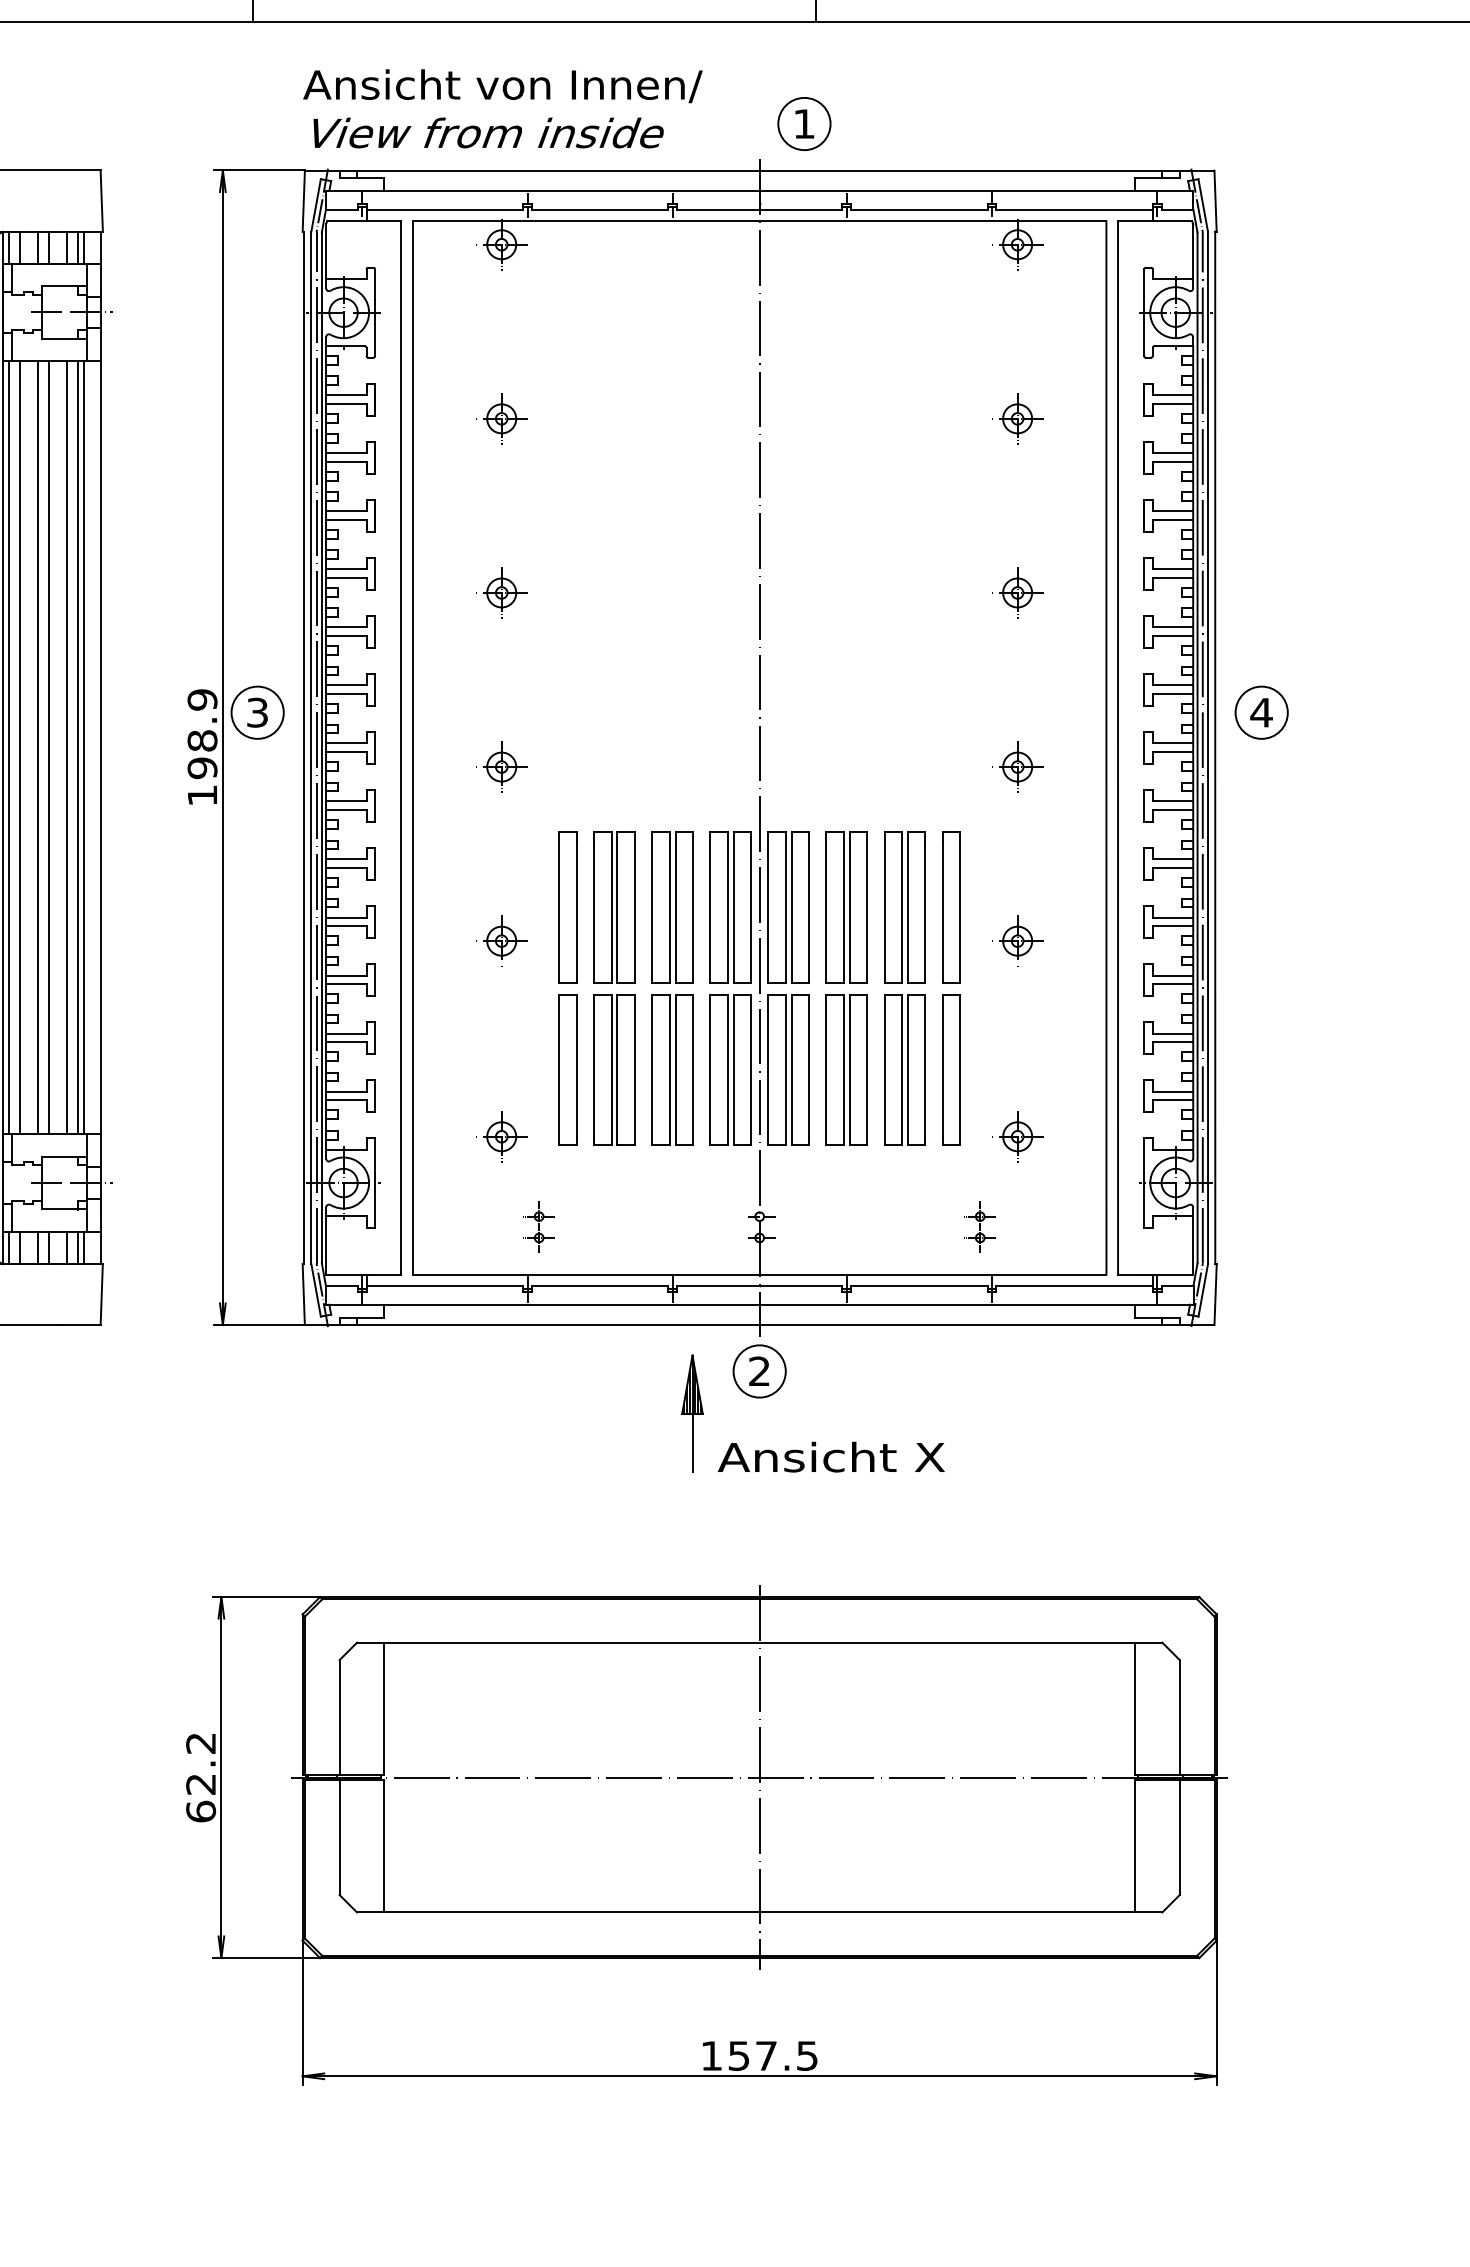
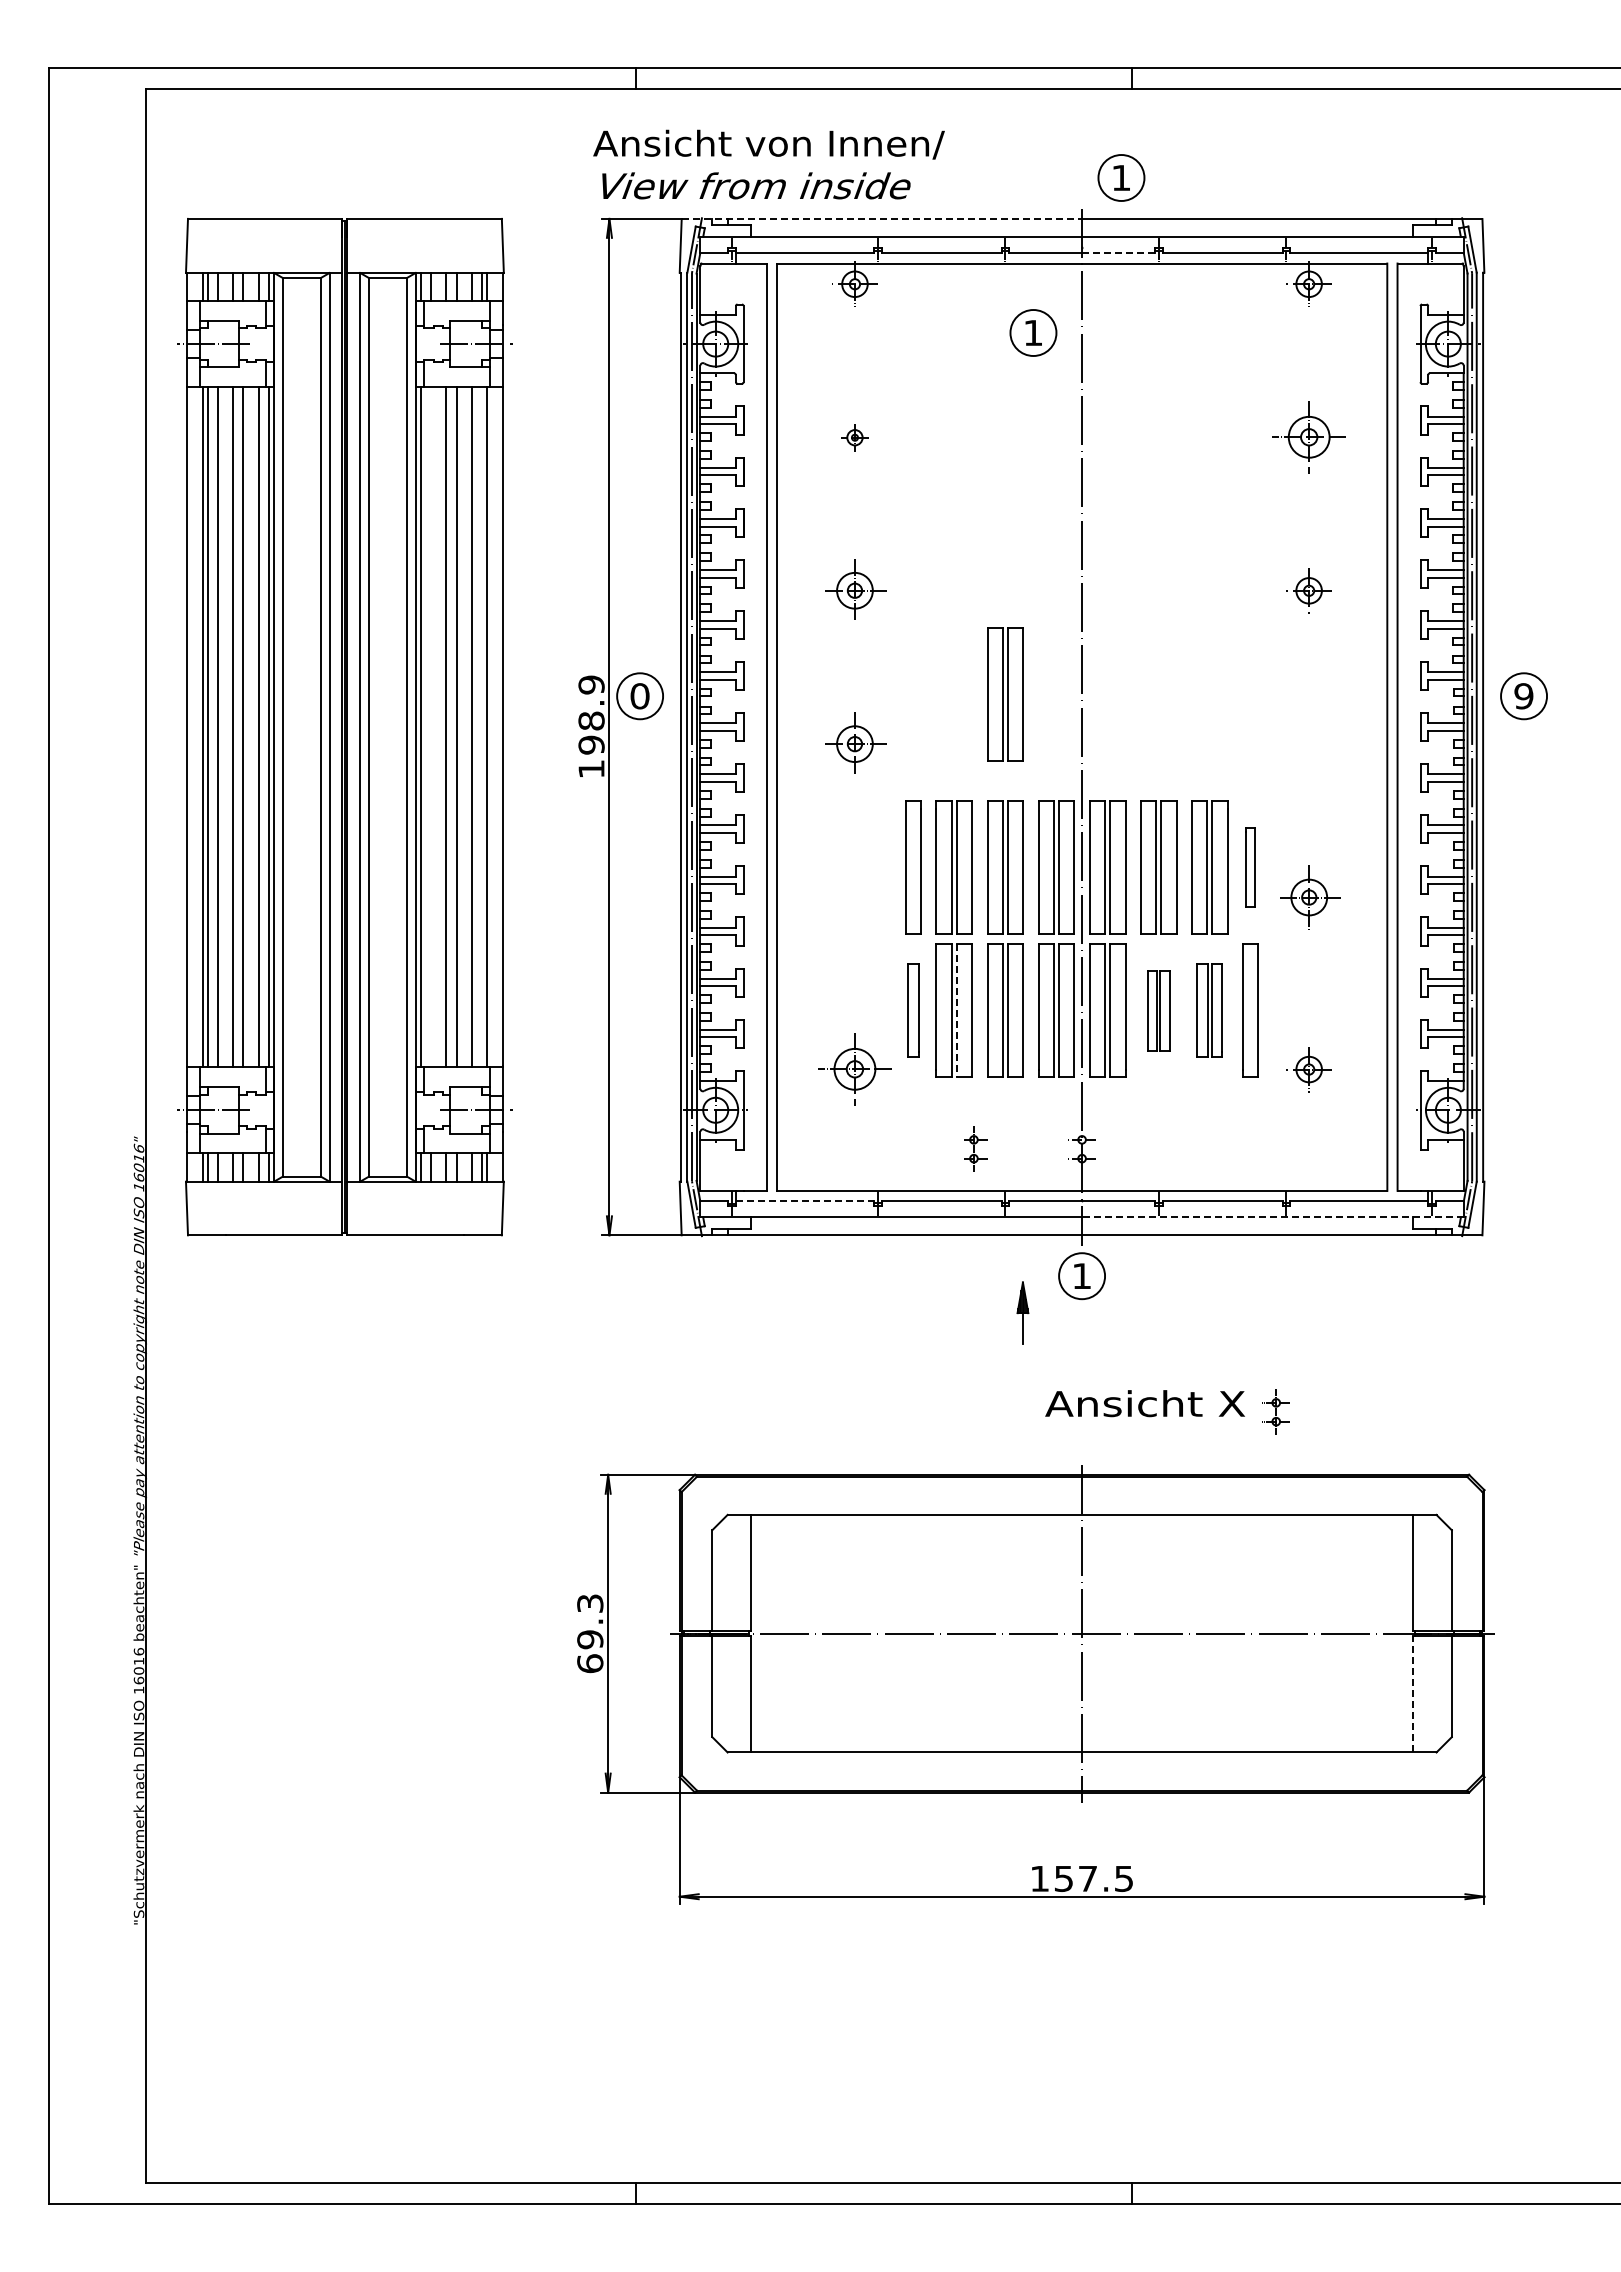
text: (502, 108) -> (768, 164), moved
line: (533, 171) -> (882, 219), solid -> dashed
line: (799, 209) -> (1117, 253), solid -> dashed
part: (704, 299) -> (1033, 332), added
part: (501, 418) -> (854, 437), size x0.6
part: (1016, 418) -> (1308, 437), size x1.6
part: (501, 592) -> (854, 590), size x1.4
part: (672, 710) -> (1005, 694), added
text: (256, 713) -> (639, 696), 3 -> 0
text: (1261, 713) -> (1523, 696), 4 -> 9
line: (20, 747) -> (431, 726), removed
line: (78, 747) -> (482, 726), removed
part: (501, 766) -> (854, 743), size x1.4
part: (1016, 766) -> (1308, 743), removed
part: (951, 907) -> (1250, 867), size x0.6
part: (501, 940) -> (854, 896), removed
part: (1016, 940) -> (1308, 896), size x1.4
part: (568, 1069) -> (913, 1010), size x0.7
part: (846, 1069) -> (1158, 1010), size x0.6
part: (904, 1069) -> (1209, 1010), size x0.7
line: (617, 1070) -> (956, 1011), solid -> dashed
part: (501, 1136) -> (854, 1069), size x1.6
part: (540, 1226) -> (975, 1148), moved
part: (979, 1226) -> (1275, 1411), moved
line: (444, 1286) -> (804, 1201), solid -> dashed
line: (977, 1304) -> (1273, 1217), solid -> dashed
text: (759, 1370) -> (1081, 1275), 2 -> 1
part: (692, 1412) -> (1022, 1312), size x0.6
text: (830, 1457) -> (1144, 1403), moved
text: (201, 1763) -> (590, 1621), 62.2 -> 69.3
line: (1135, 1845) -> (1412, 1693), solid -> dashed

